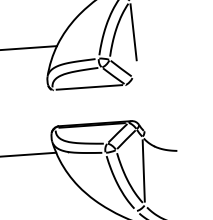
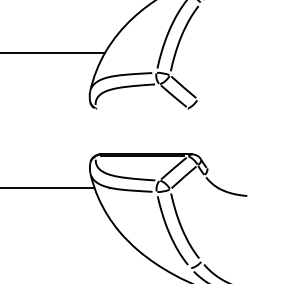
line: (133, 32) -> (202, 42), removed
line: (88, 87) -> (141, 108), removed
line: (143, 171) -> (202, 218), removed

